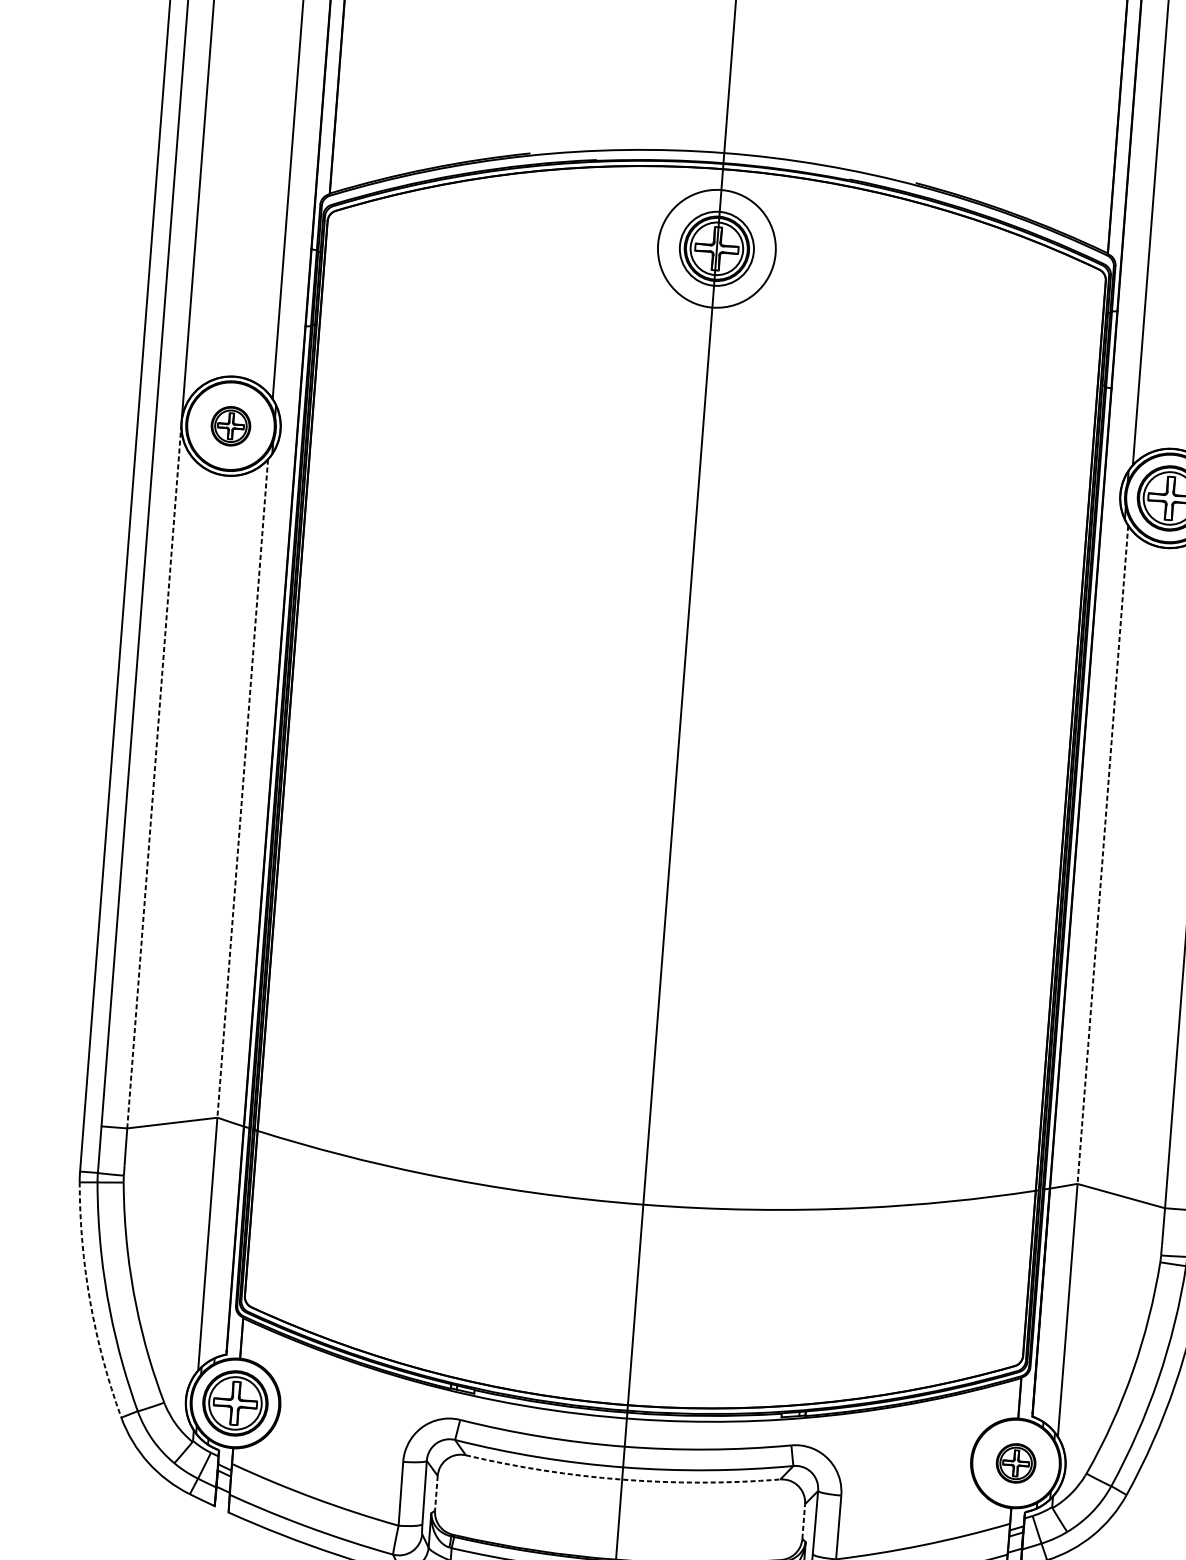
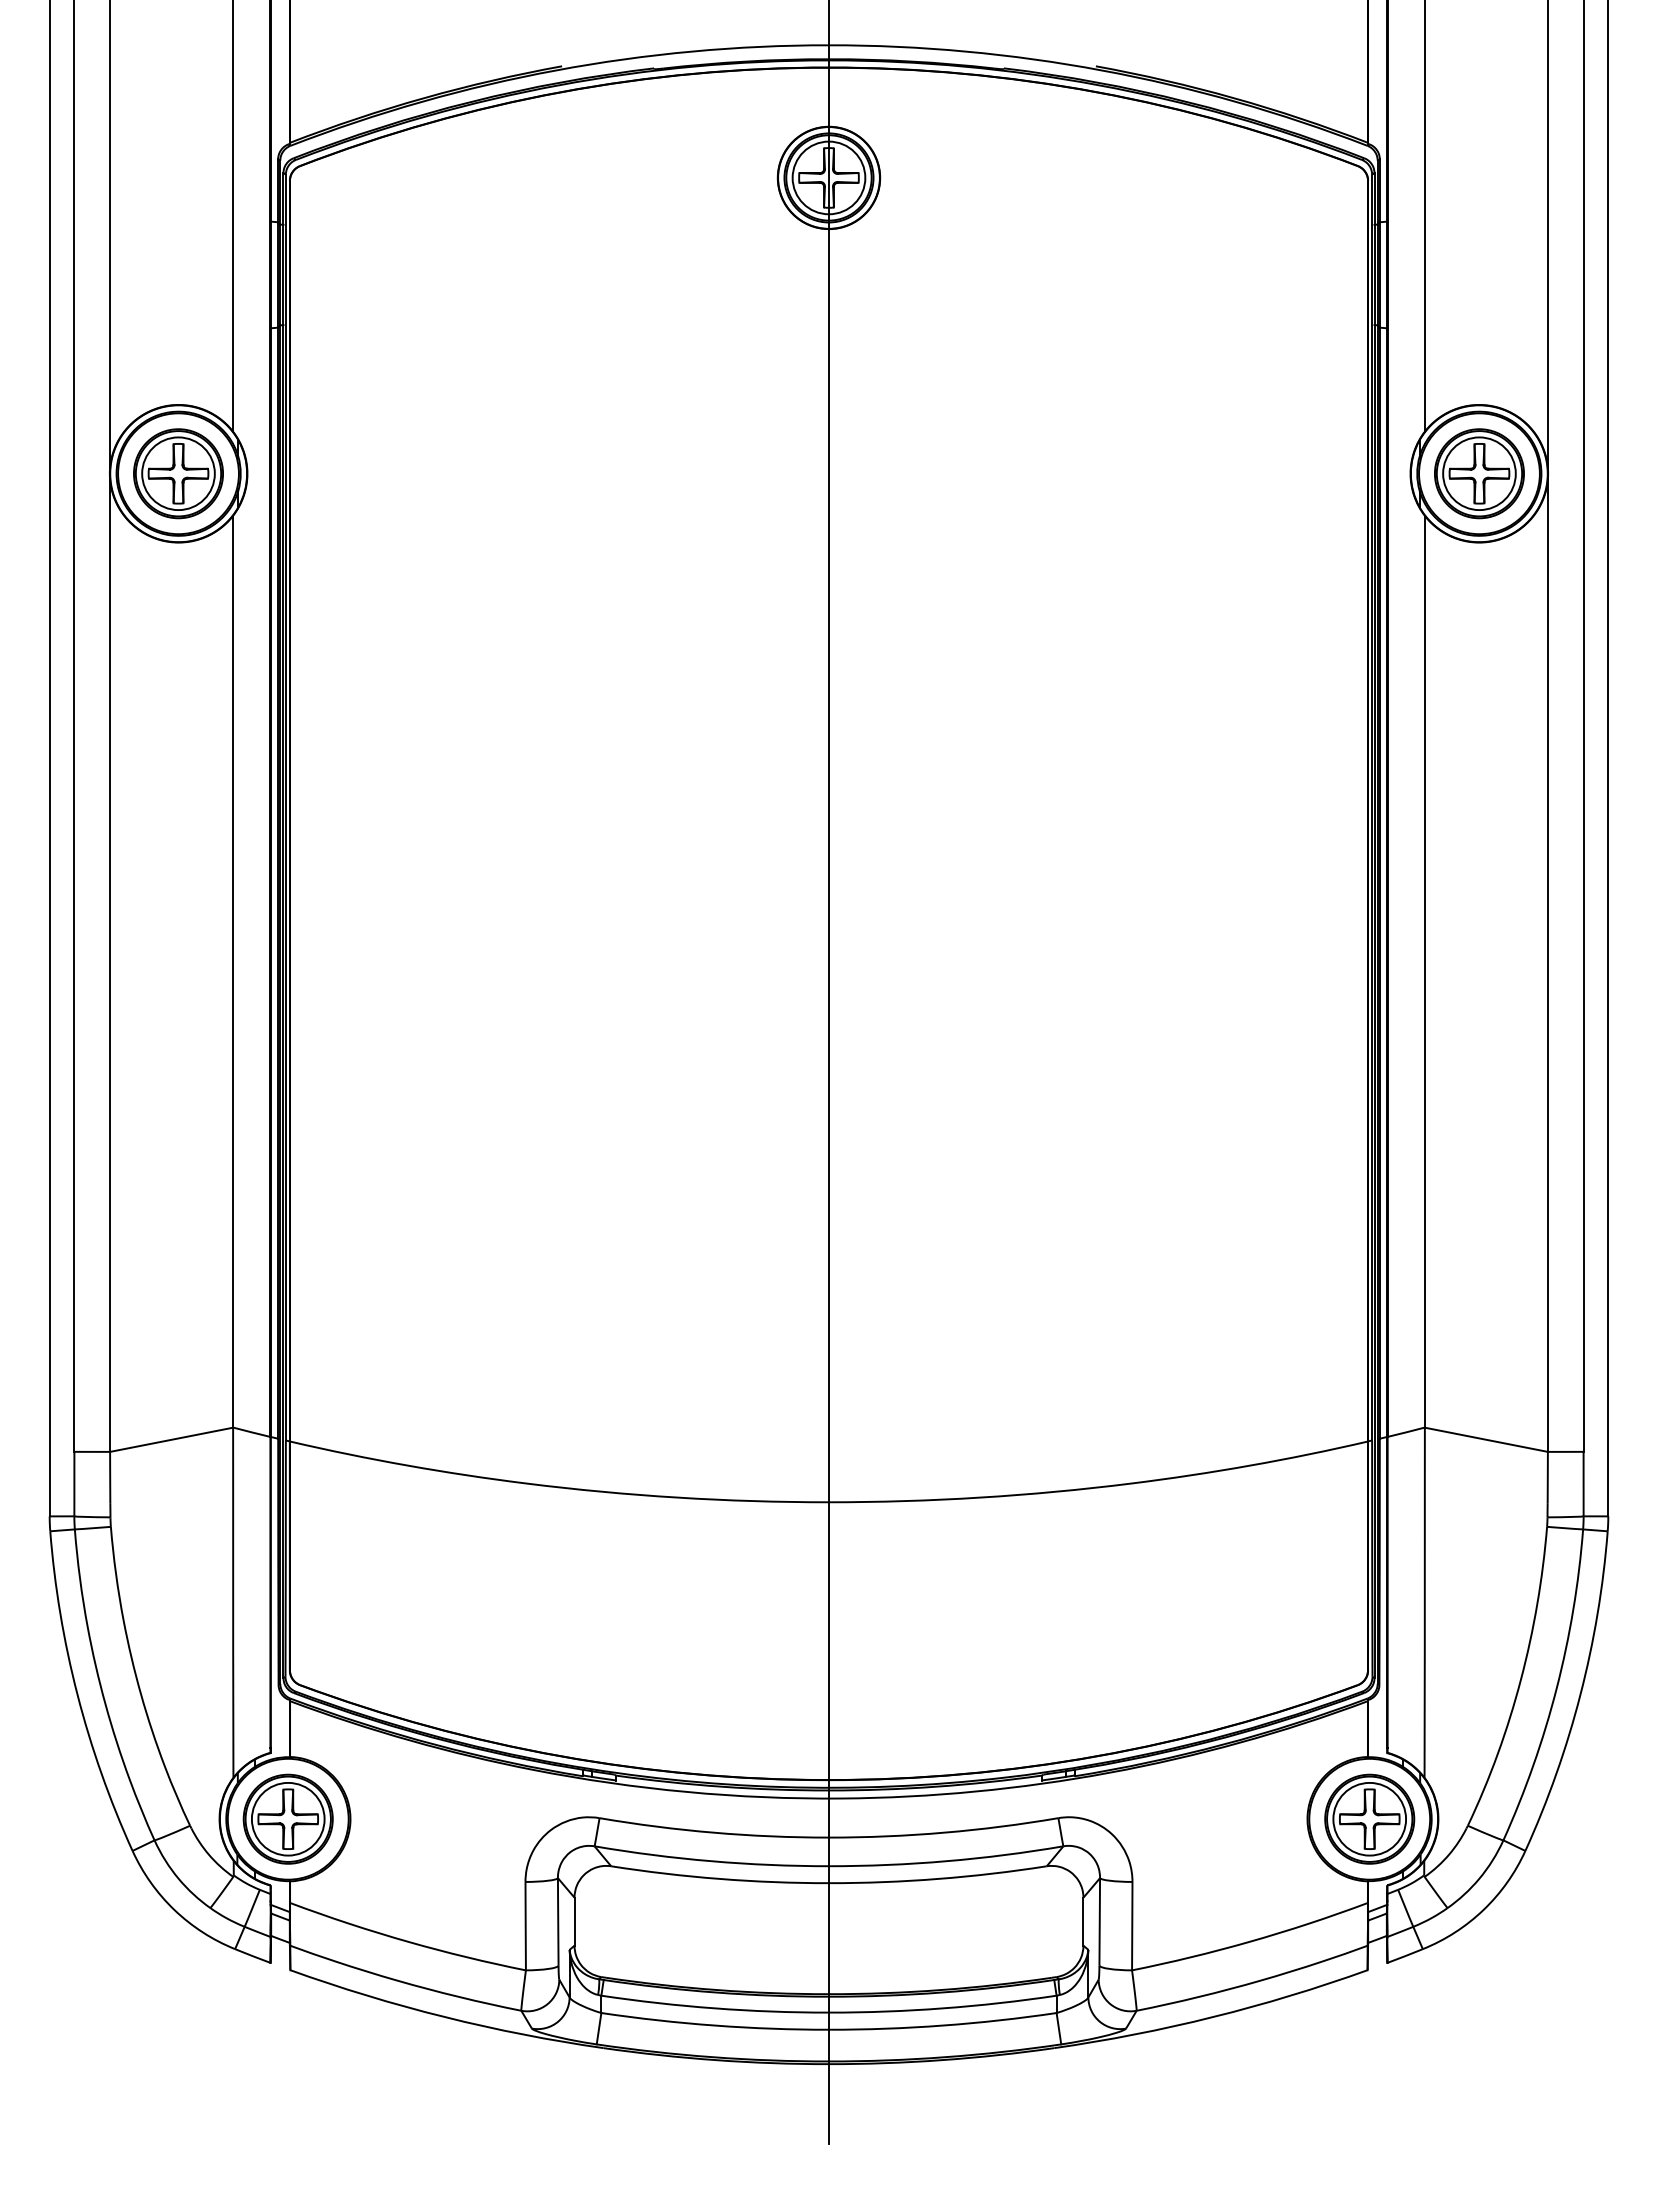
circle: (716, 248) -> (828, 177), size x0.62
part: (230, 426) -> (178, 473), size x1.67
line: (154, 777) -> (110, 965), dashed -> solid
line: (243, 788) -> (233, 971), dashed -> solid
line: (1102, 854) -> (1424, 971), dashed -> solid
arc: (90, 1301) -> (77, 1694), dashed -> solid
part: (1015, 1462) -> (1369, 1818), size x1.67
arc: (621, 1479) -> (828, 1883), dashed -> solid
line: (436, 1493) -> (574, 1922), dashed -> solid
line: (803, 1521) -> (1083, 1921), dashed -> solid

